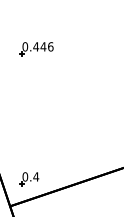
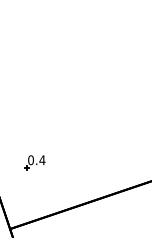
part: (36, 49) -> (37, 64), removed
part: (28, 179) -> (34, 162), moved

